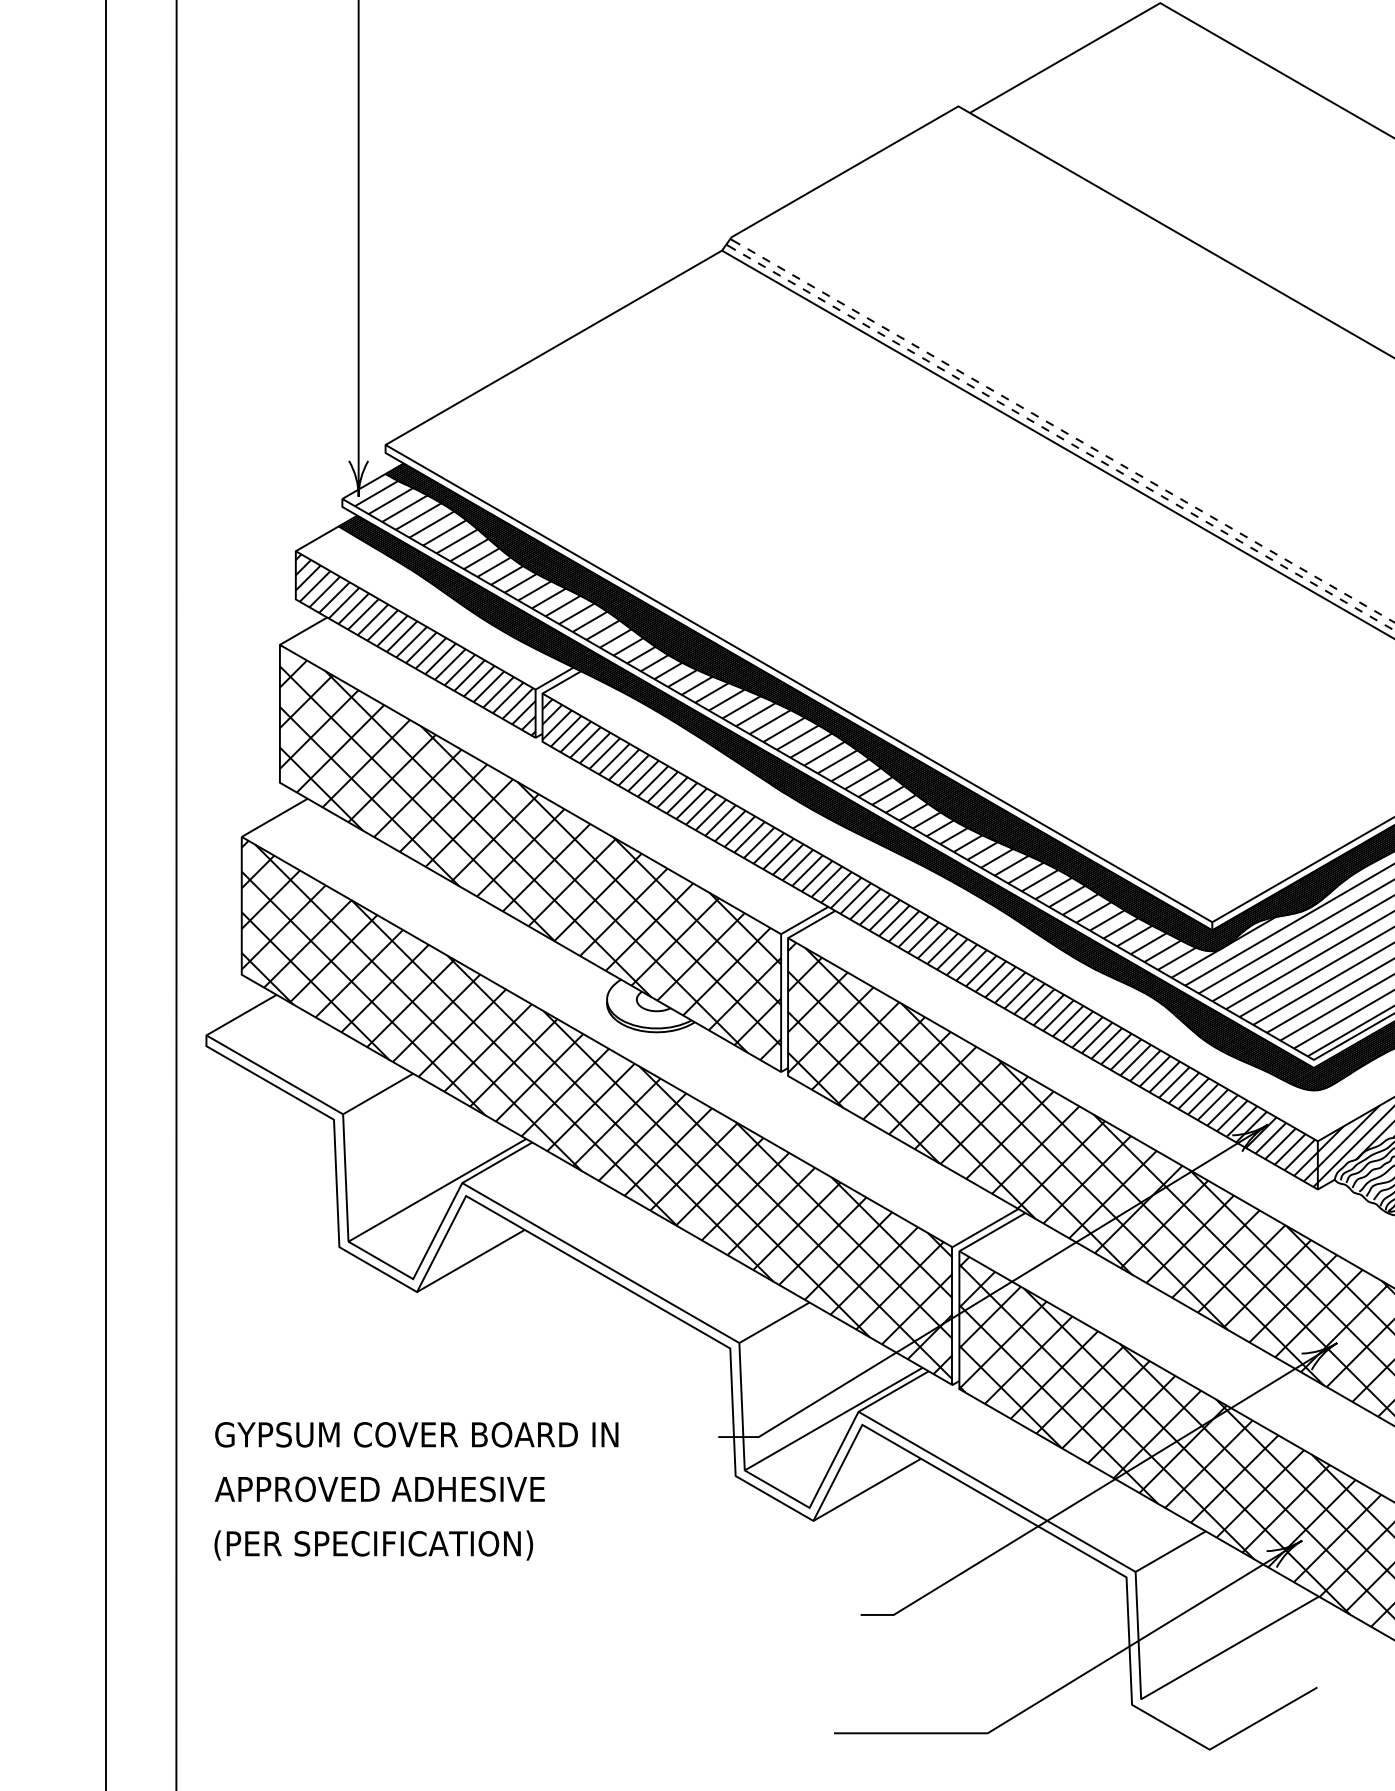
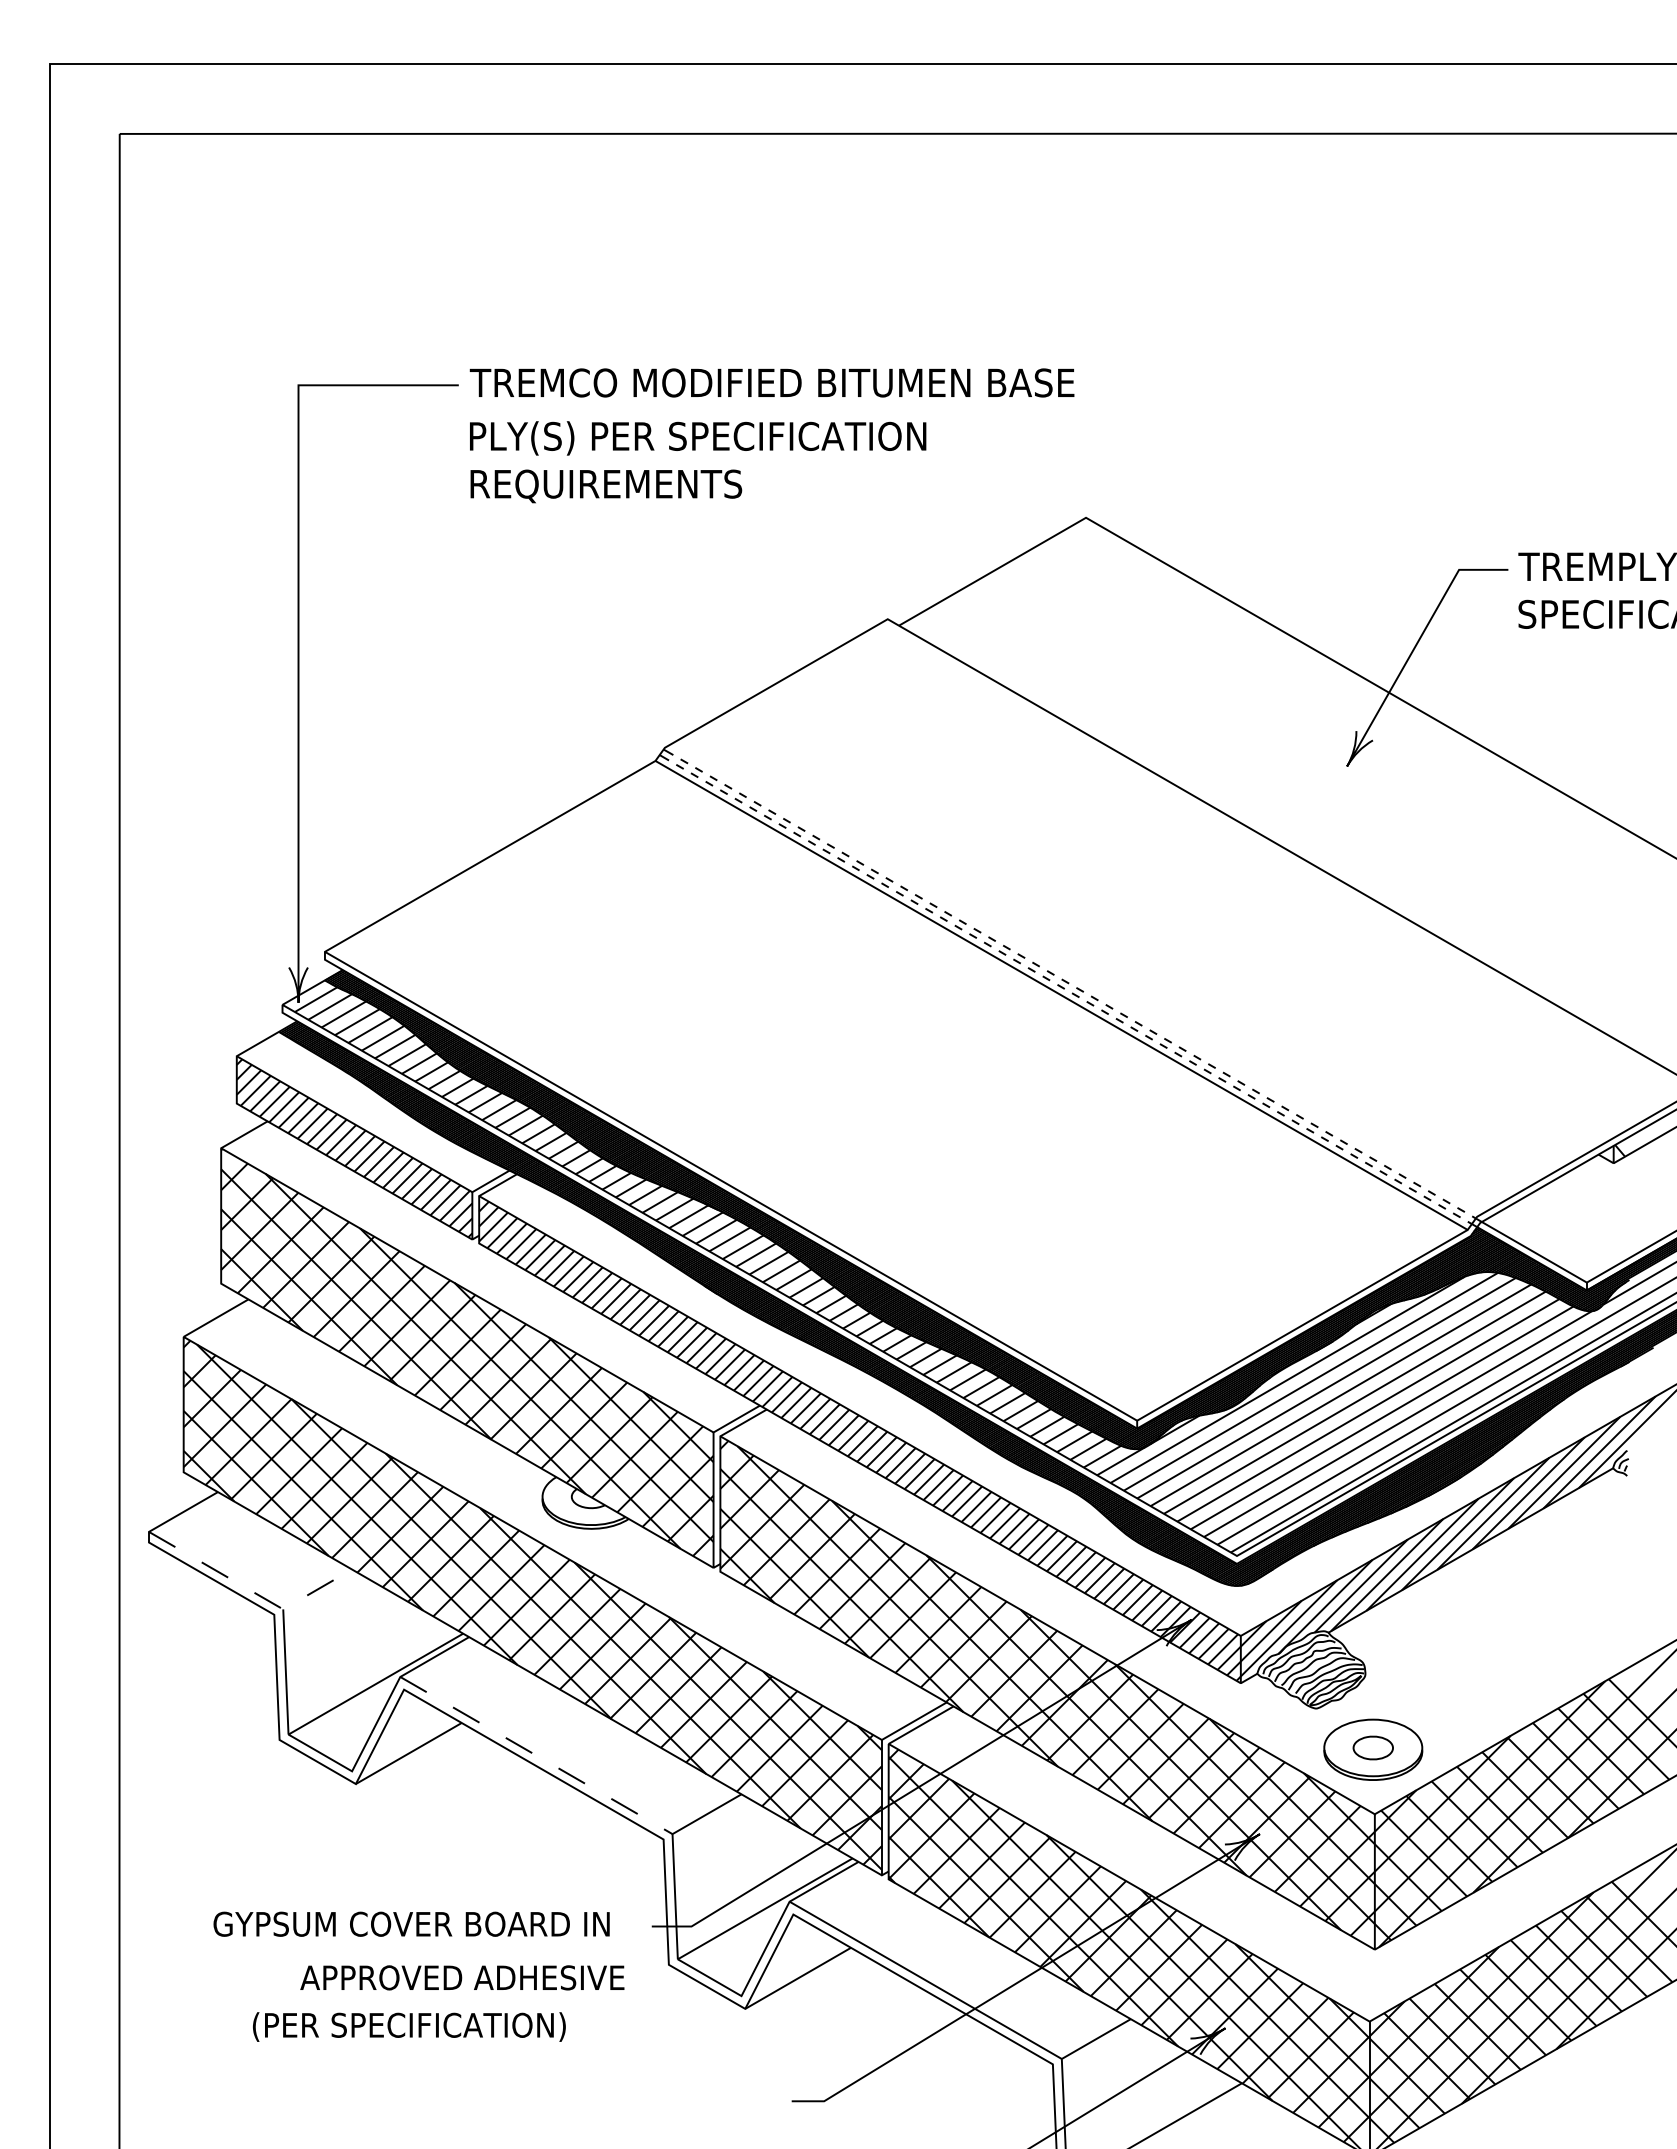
line: (310, 1096) -> (251, 1591), solid -> dashed
line: (600, 1263) -> (536, 1755), solid -> dashed
text: (416, 1434) -> (411, 1923), moved
text: (380, 1488) -> (462, 1977), moved
text: (373, 1544) -> (409, 2026), moved

